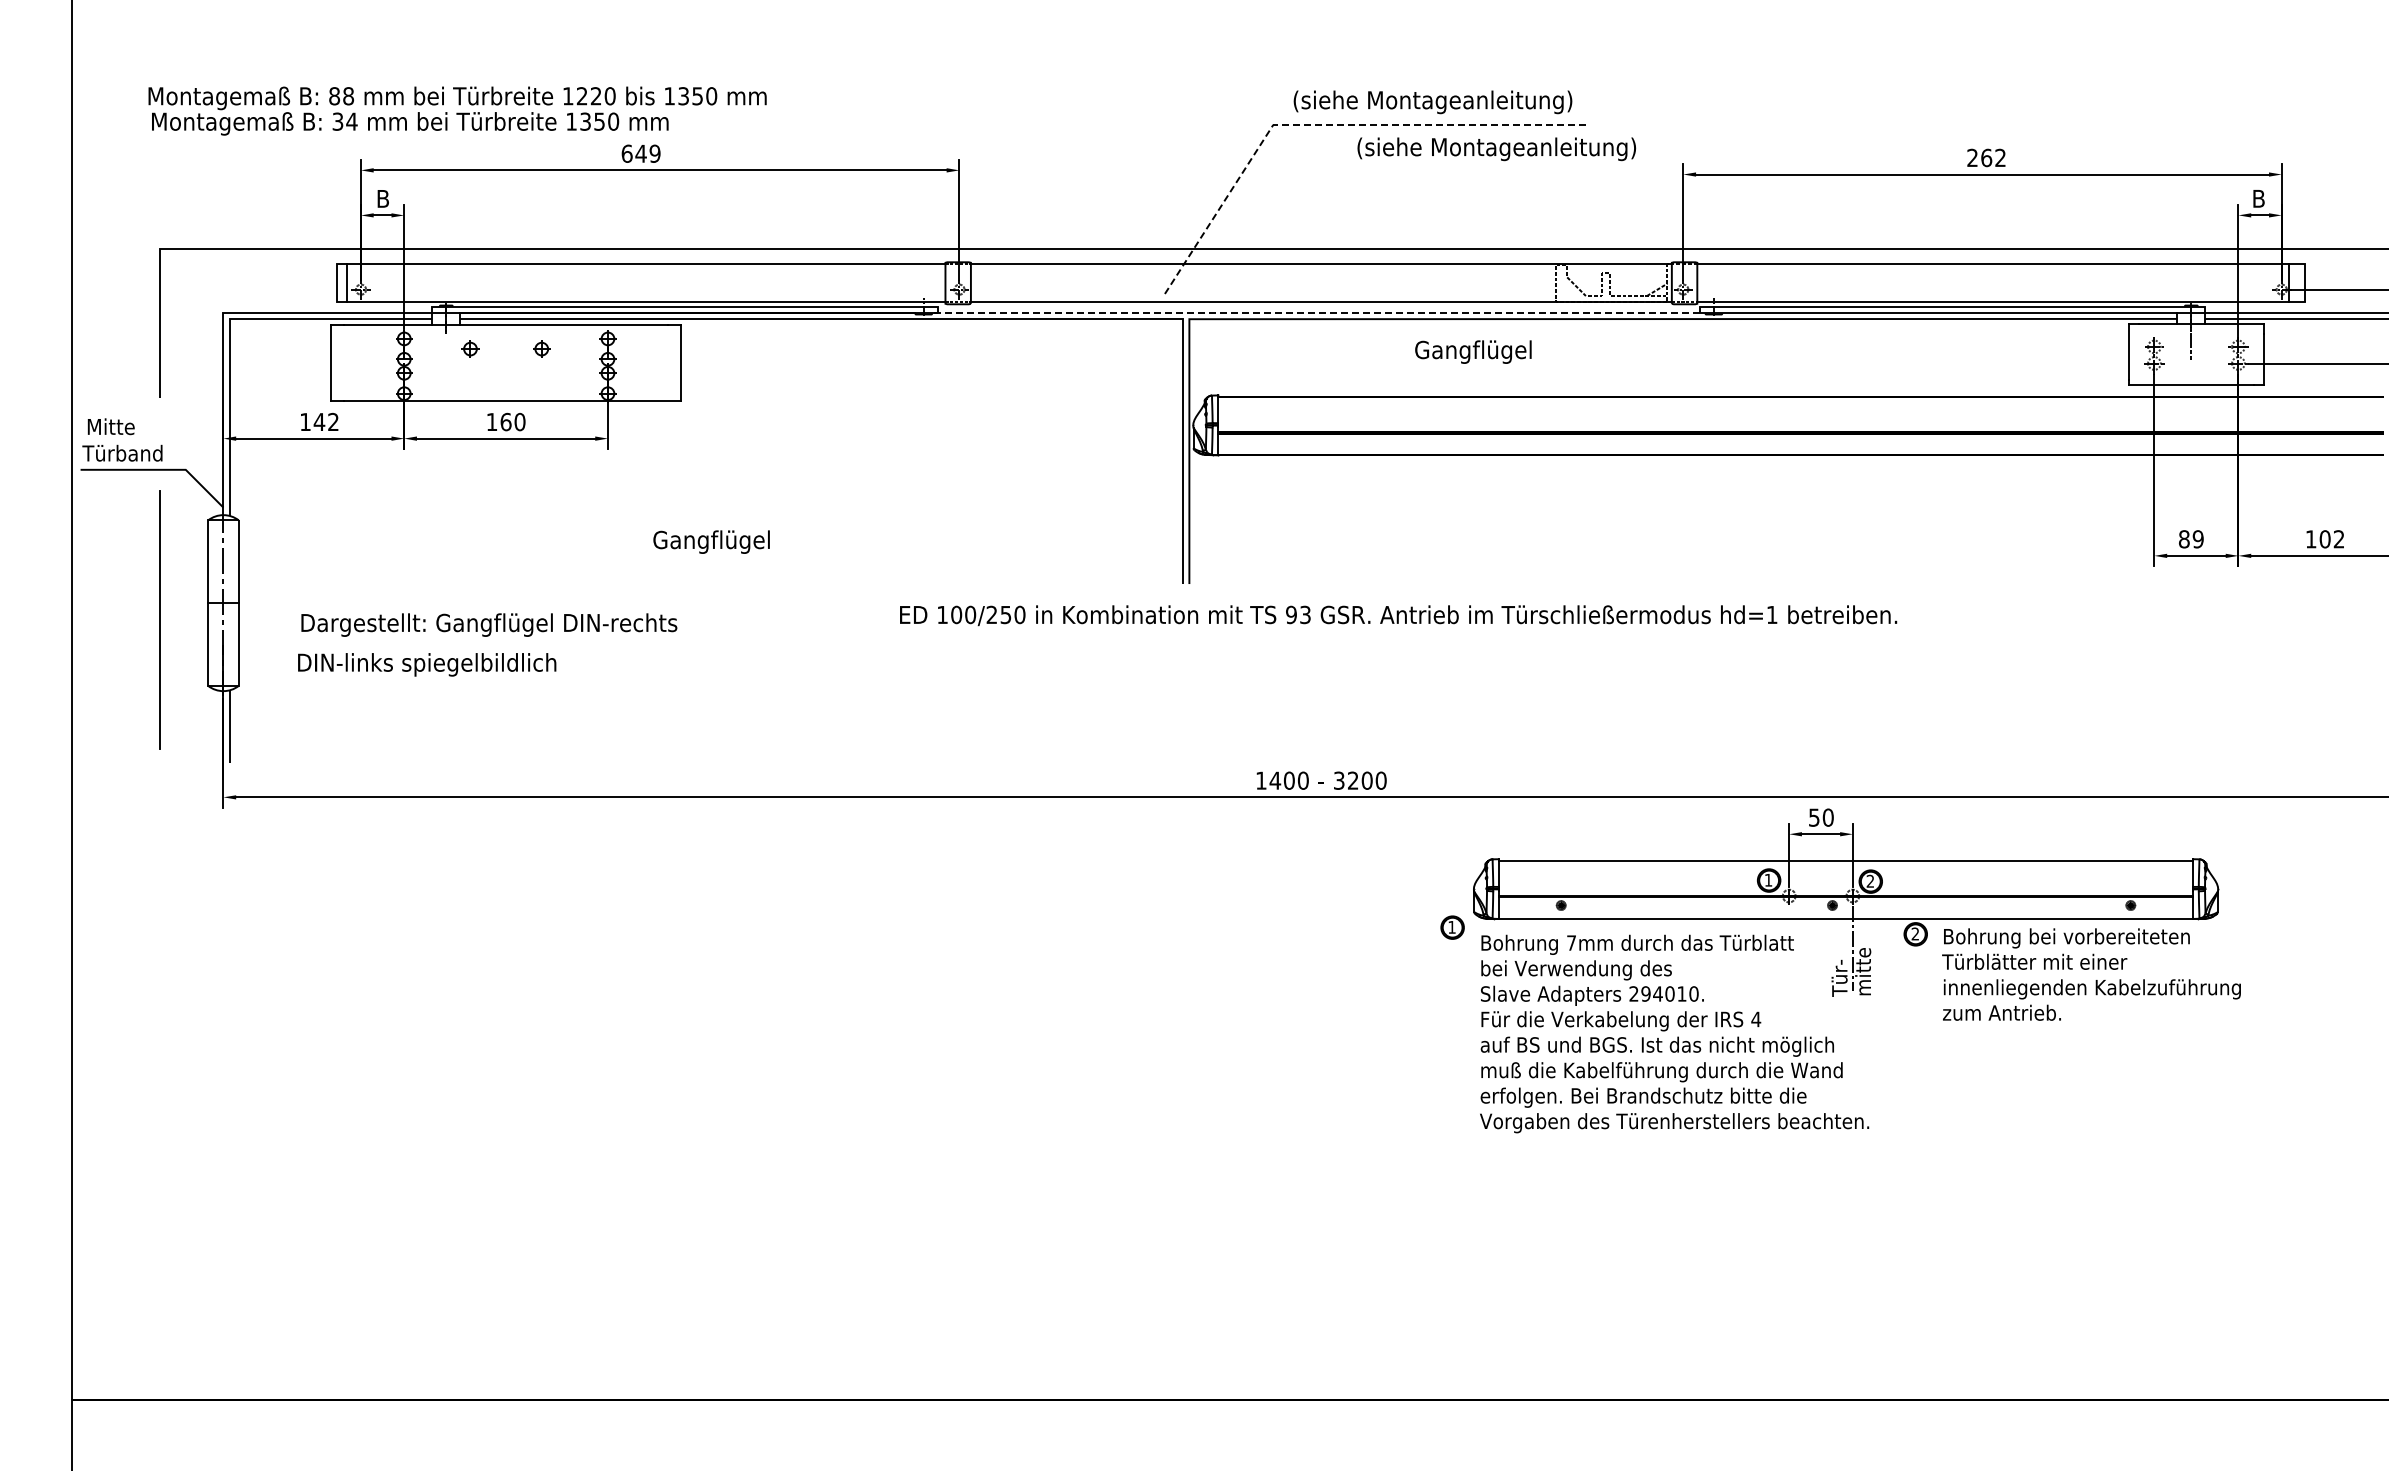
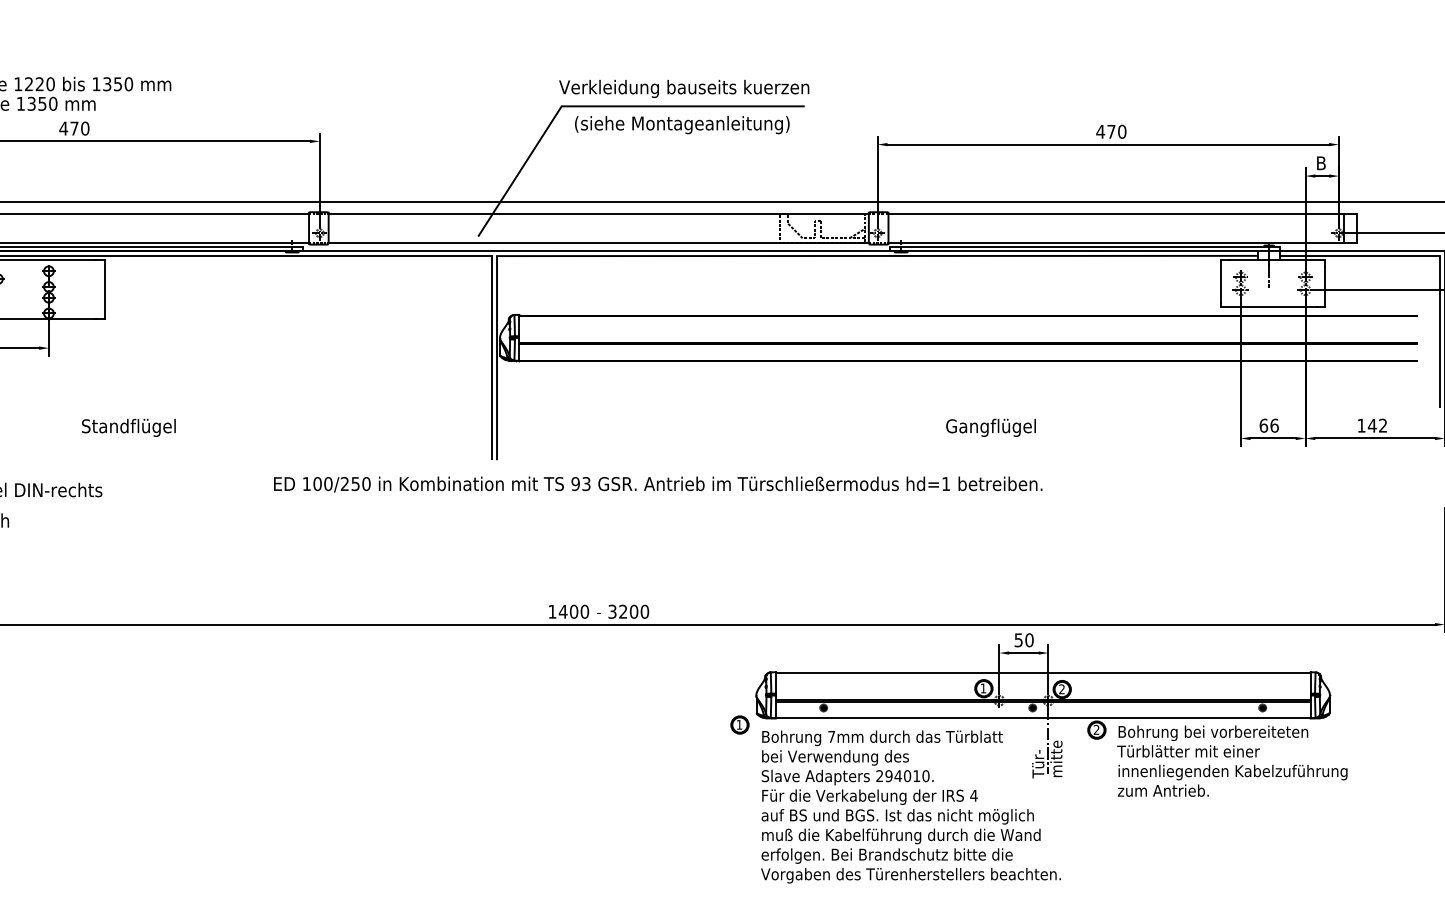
text: (1432, 102) -> (684, 89), (siehe Montageanleitung) -> Verkleidung bauseits kuerzen
line: (1330, 124) -> (605, 106), dashed -> solid
text: (1496, 149) -> (682, 125), moved
text: (640, 153) -> (73, 128), 649 -> 470
text: (1986, 157) -> (1111, 131), 262 -> 470
line: (1315, 312) -> (594, 250), dashed -> solid
text: (1473, 351) -> (991, 427), moved
text: (2190, 539) -> (1268, 425), 89 -> 66
text: (2324, 539) -> (1371, 425), 102 -> 142
text: (711, 541) -> (128, 427), Gangflügel -> Standflügel
part: (1840, 970) -> (1038, 758), moved

